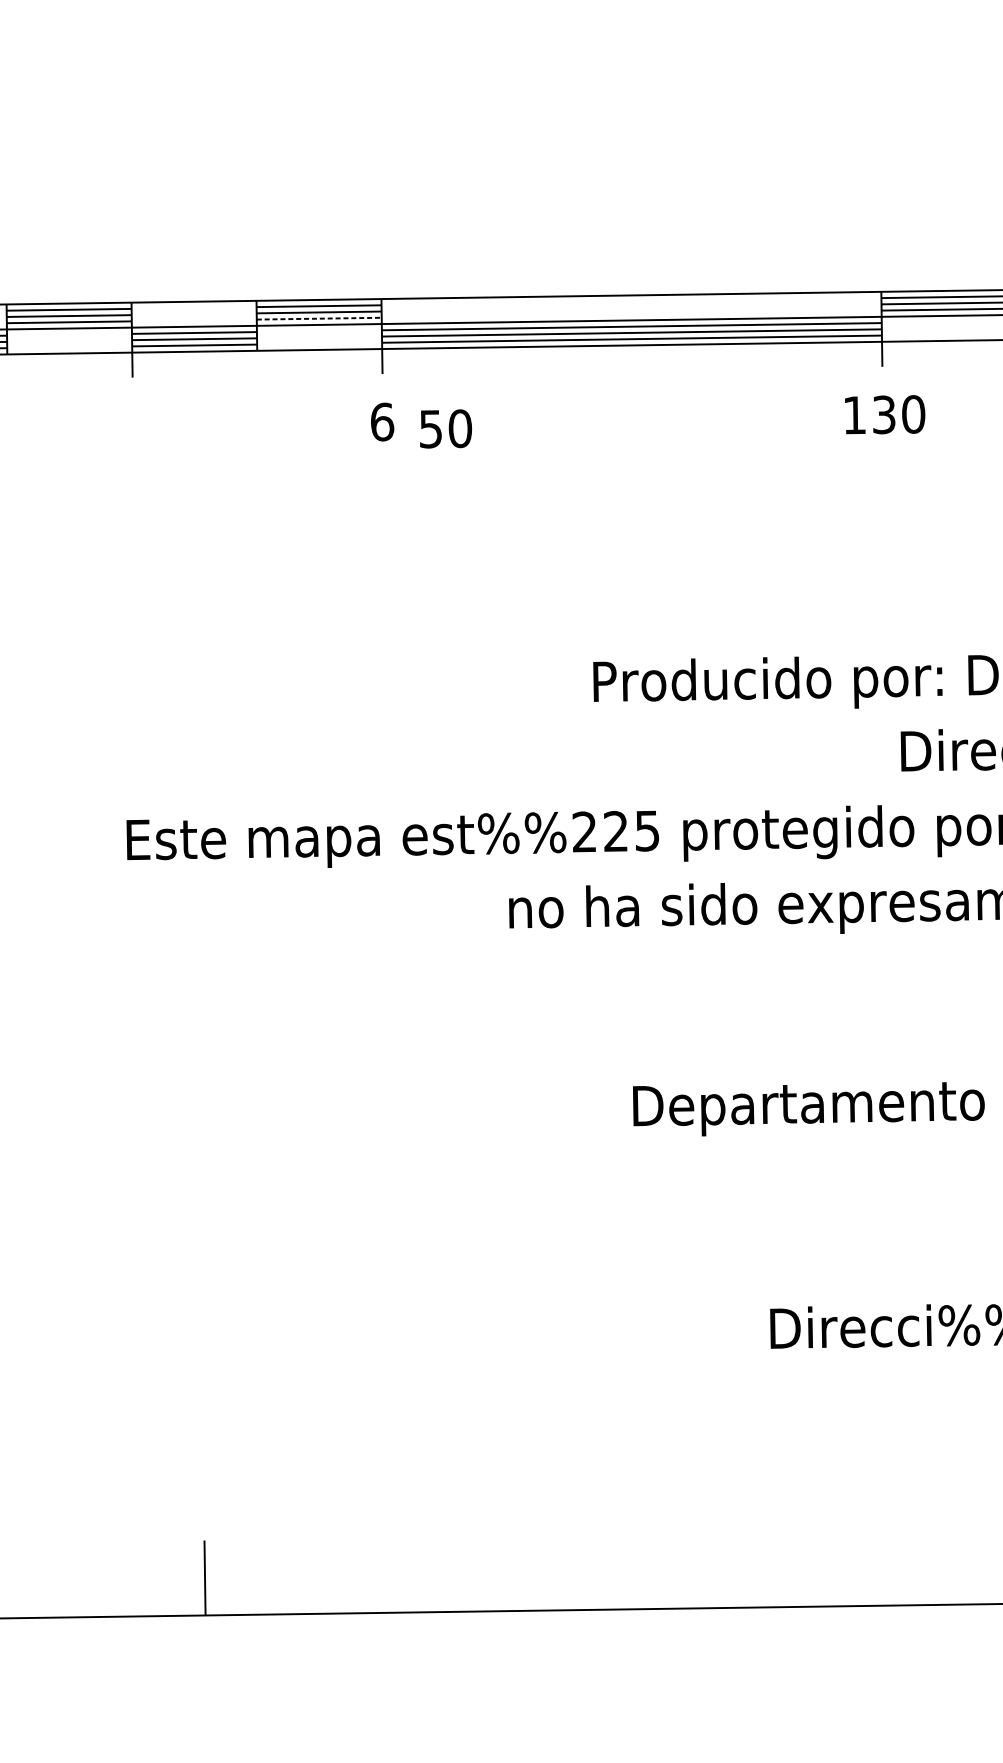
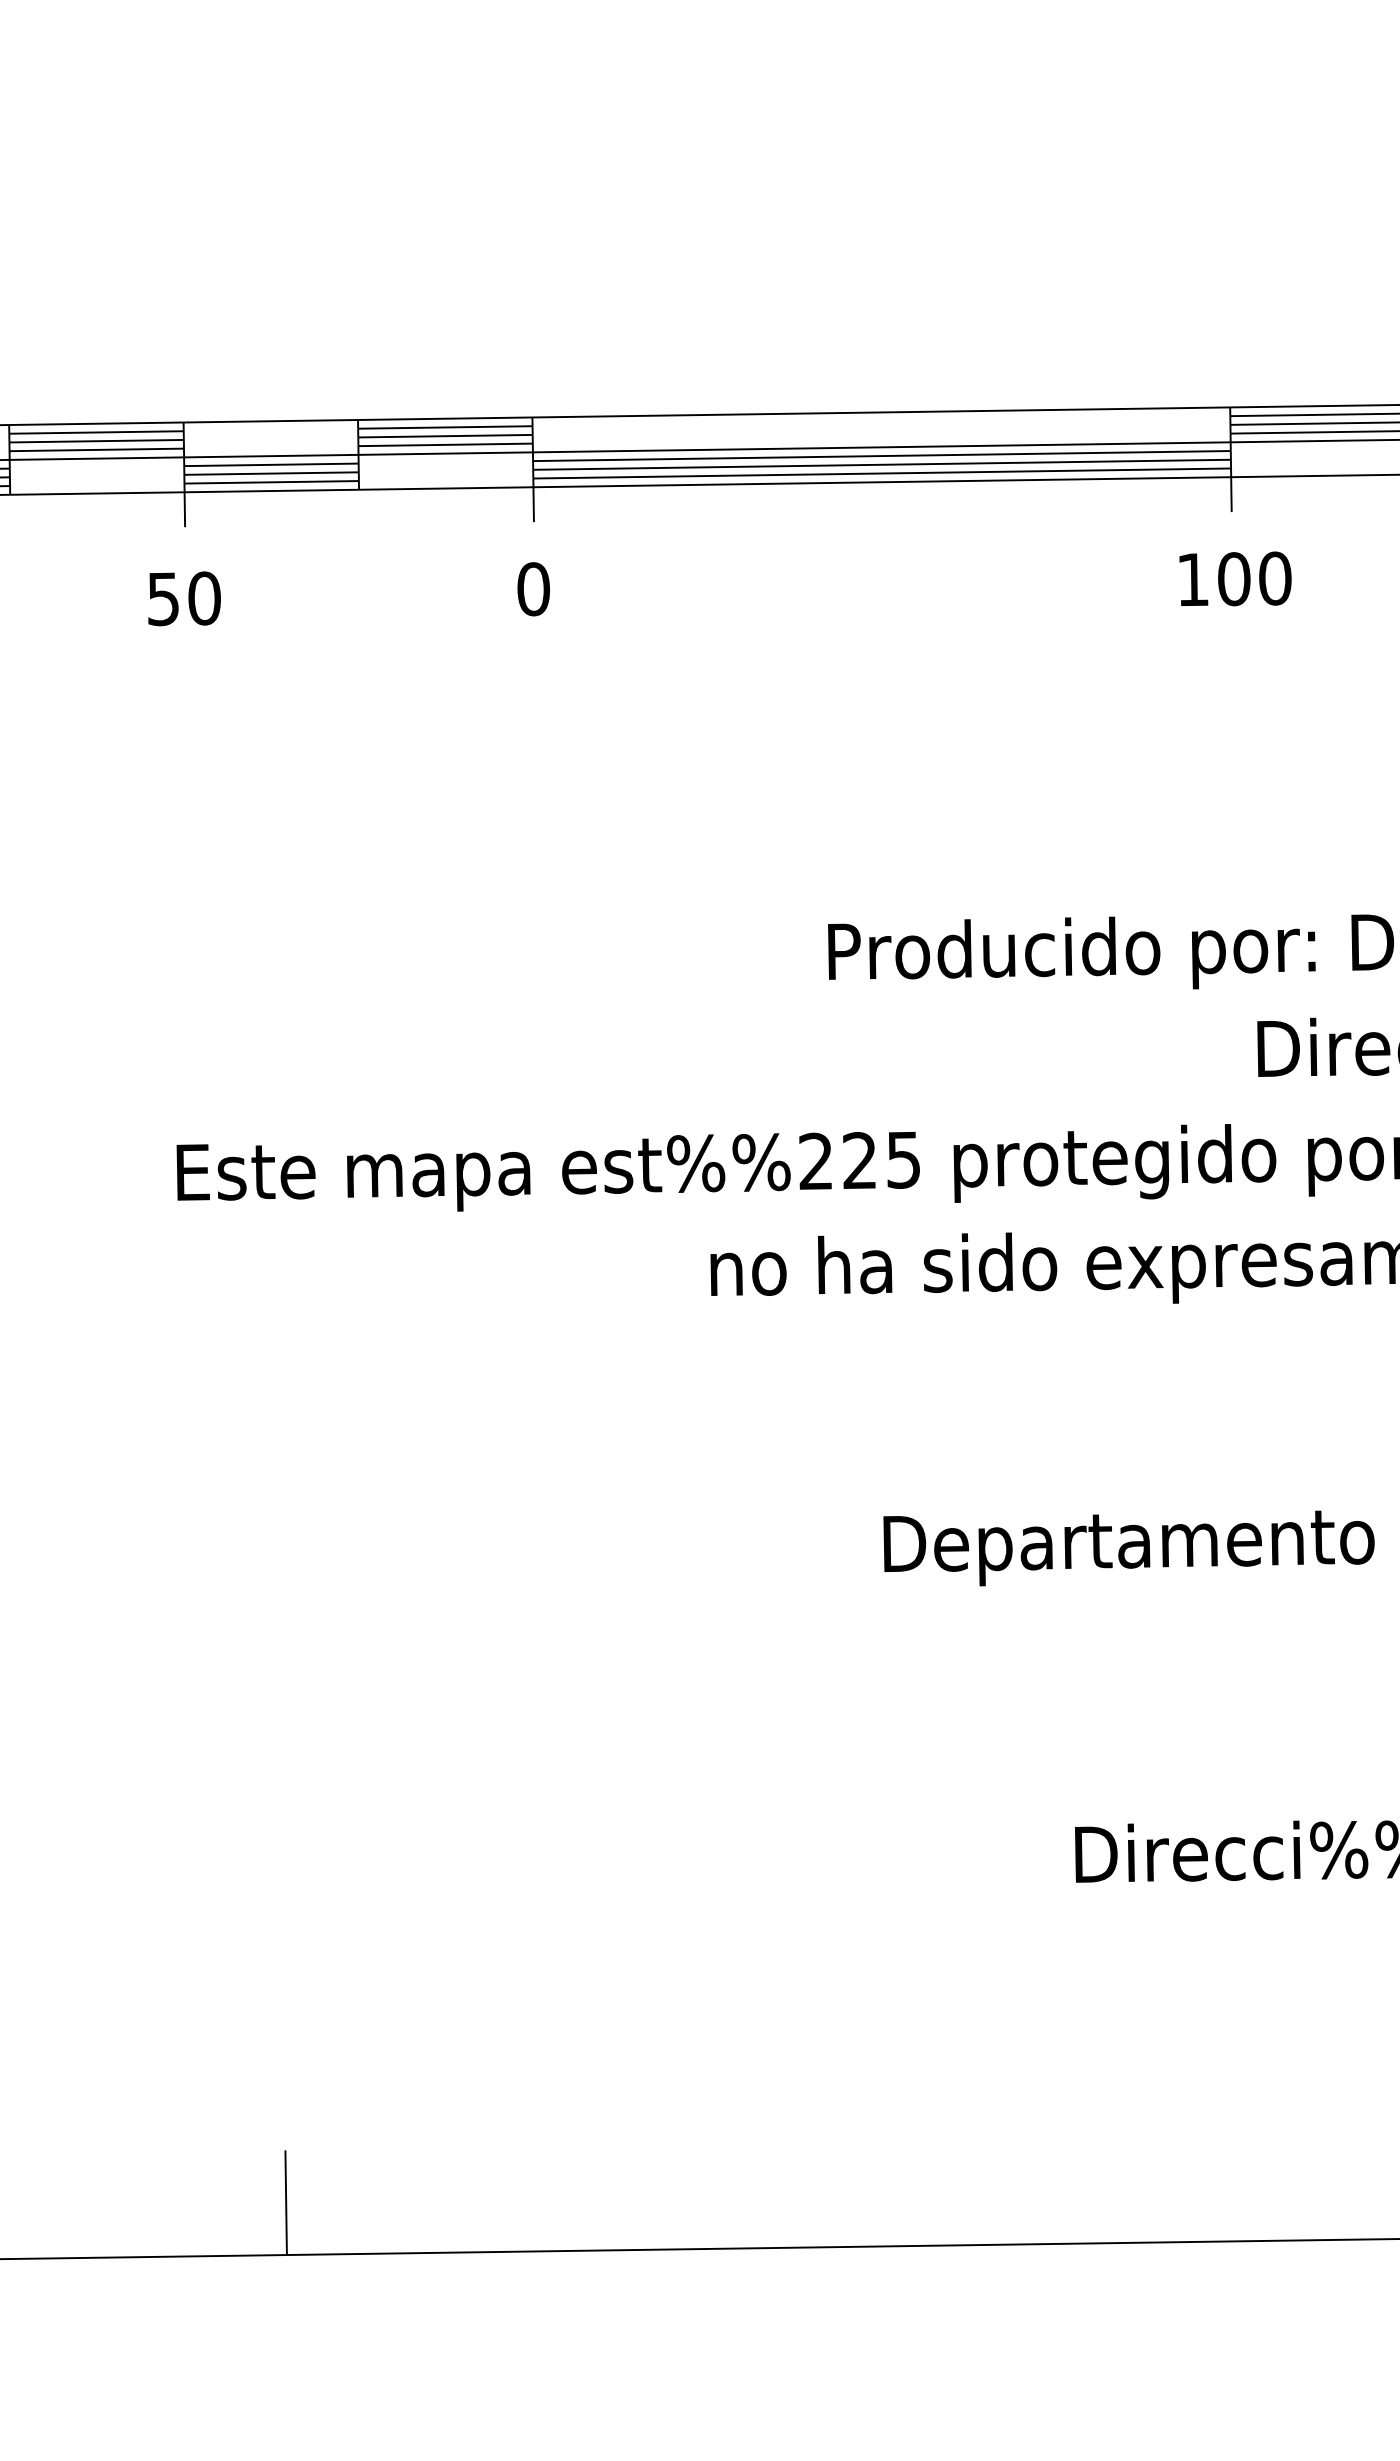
line: (319, 318) -> (446, 444), dashed -> solid
text: (884, 415) -> (1234, 579), 130 -> 100
text: (382, 422) -> (533, 589), 6 -> 0
text: (445, 428) -> (184, 598), moved

